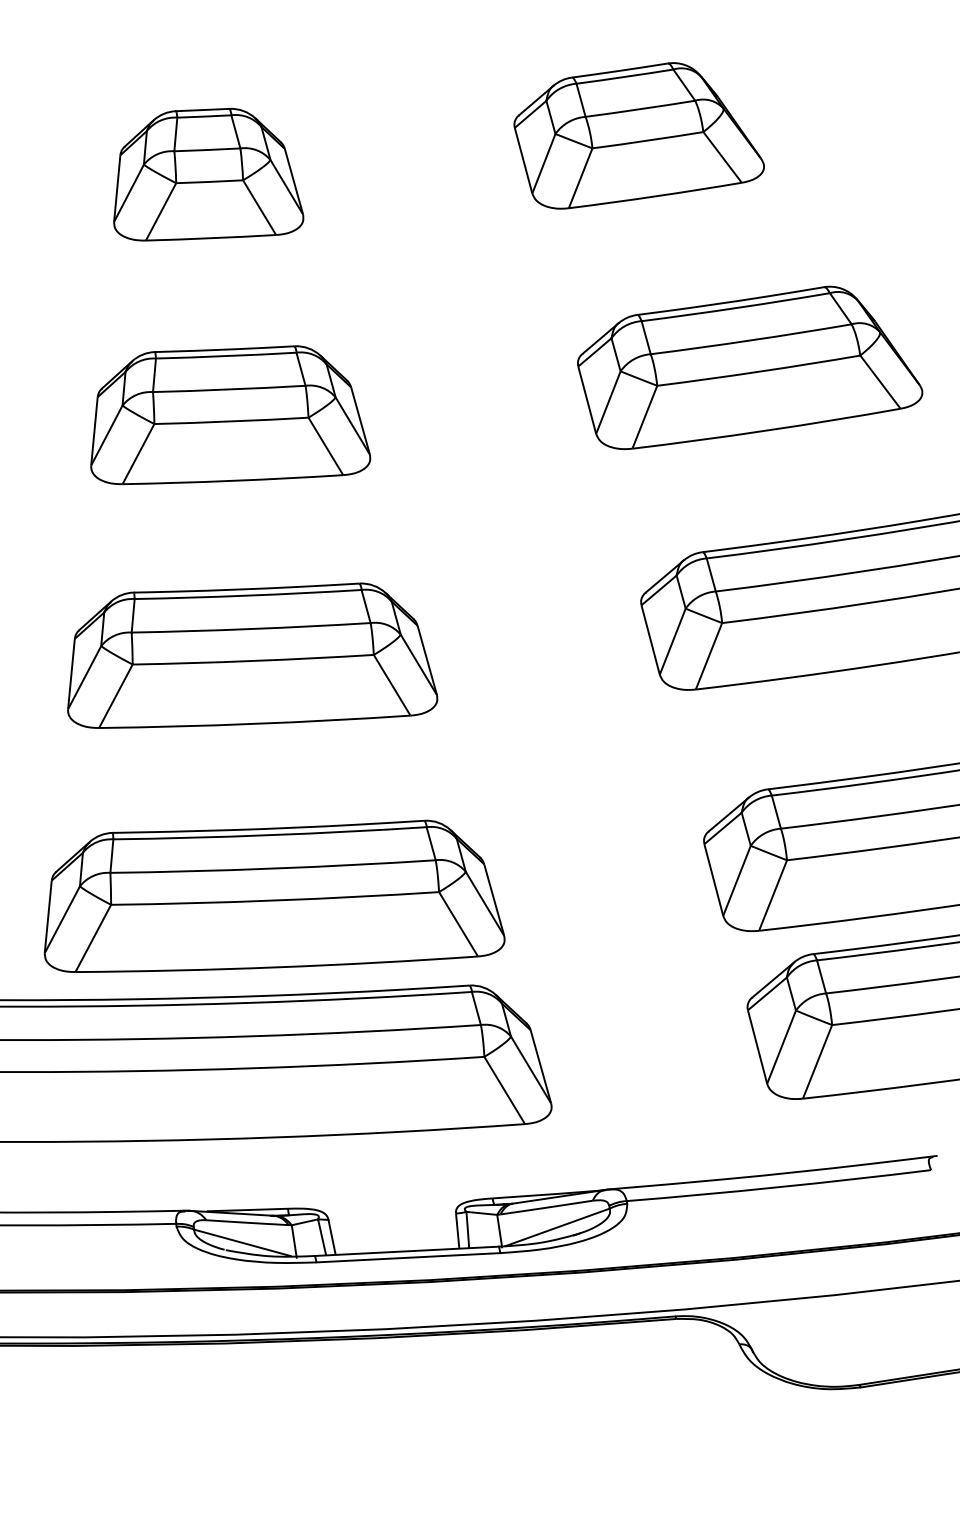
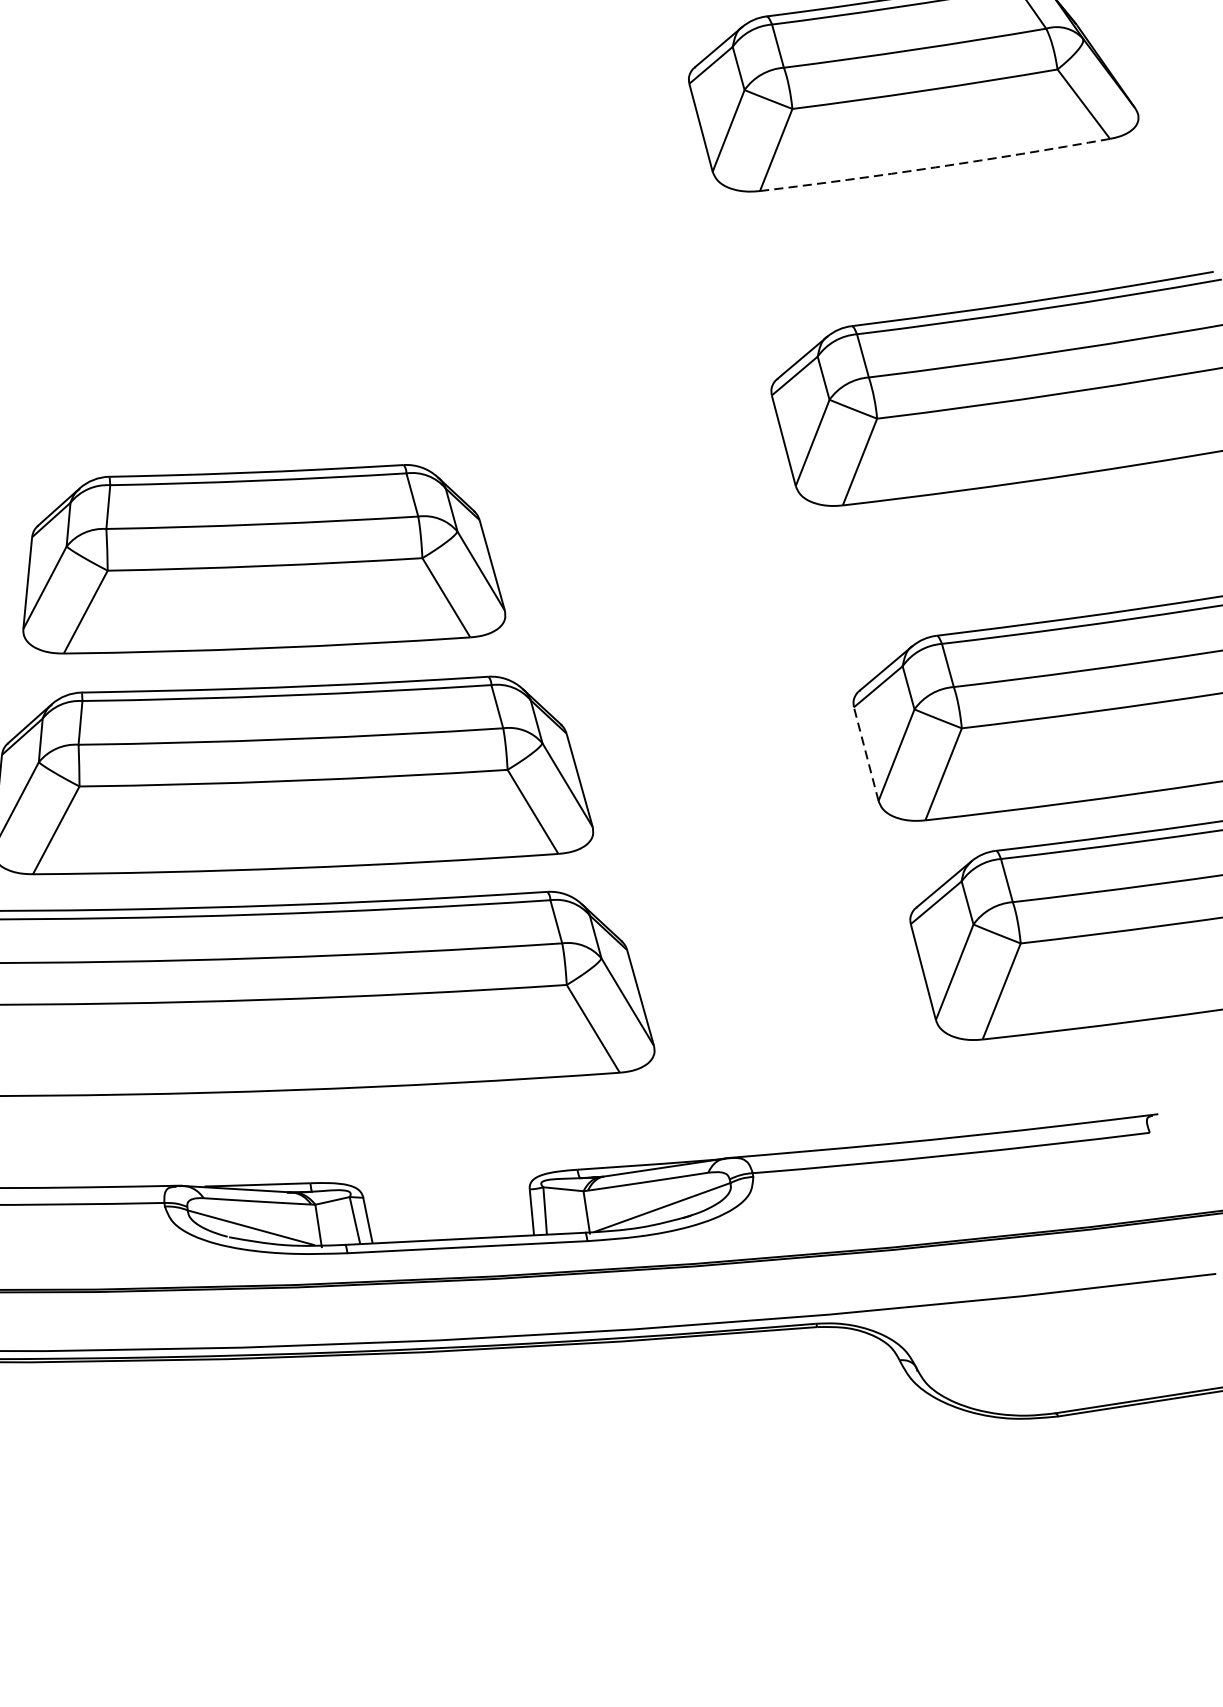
part: (230, 415) -> (235, 147), removed
arc: (766, 430) -> (935, 167), solid -> dashed
part: (252, 655) -> (264, 558), moved
line: (713, 879) -> (865, 753), solid -> dashed

